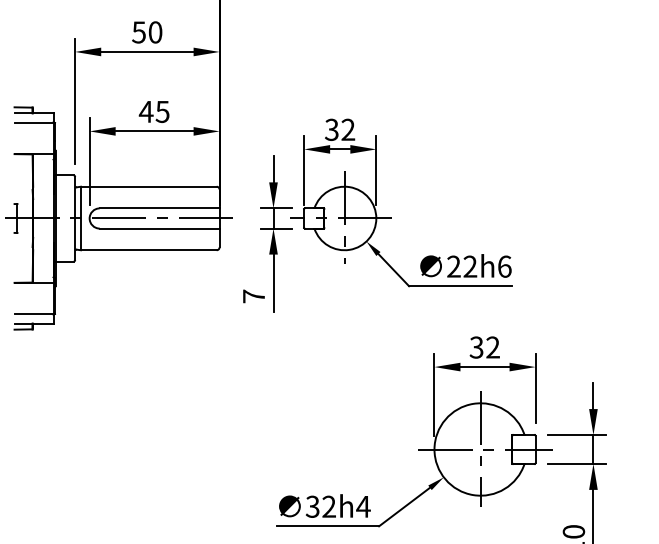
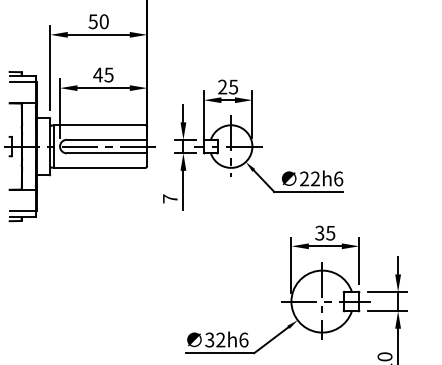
text: (340, 128) -> (228, 86), 32 -> 25
text: (492, 346) -> (330, 232), 32 -> 35
text: (363, 505) -> (243, 339), 32h4 -> 32h6

